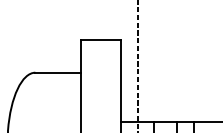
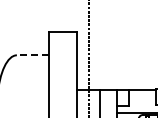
line: (57, 72) -> (32, 55), solid -> dashed

